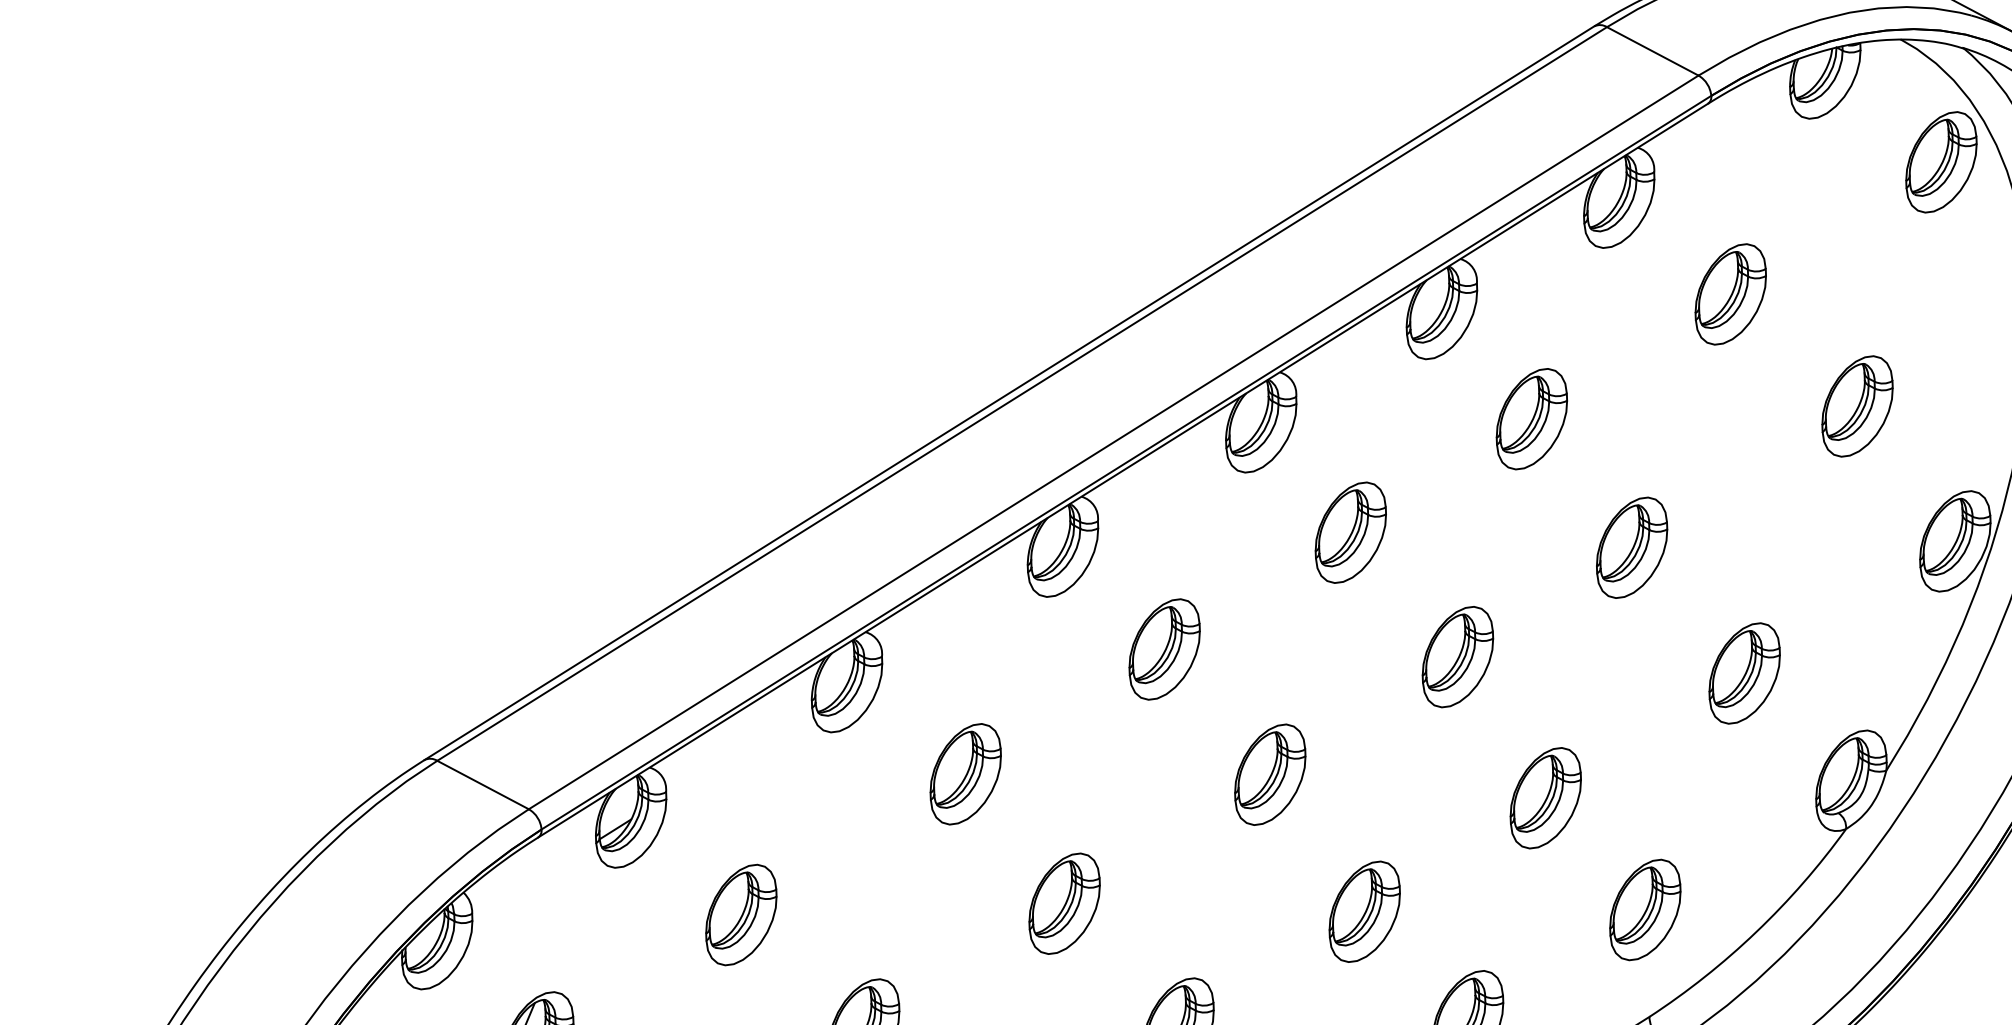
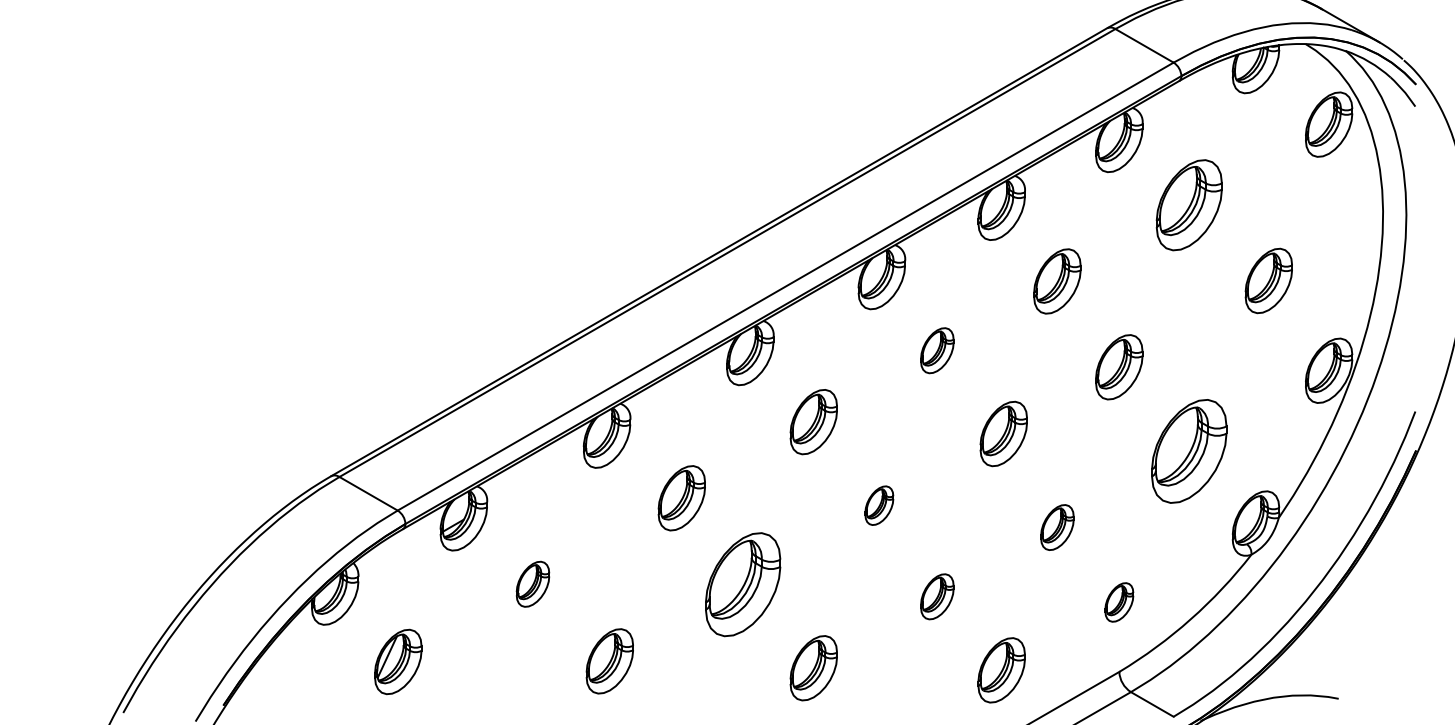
part: (1731, 294) -> (1189, 205), size x1.4
part: (1351, 532) -> (937, 350), size x0.7
part: (1744, 673) -> (1189, 451), size x1.6
part: (1270, 774) -> (879, 505), size x0.6
part: (1545, 798) -> (1057, 527), size x0.7
part: (1064, 903) -> (742, 584), size x1.6
part: (1645, 910) -> (1119, 602), size x0.6
part: (1365, 911) -> (937, 596), size x0.7
part: (740, 915) -> (532, 584), size x0.7

